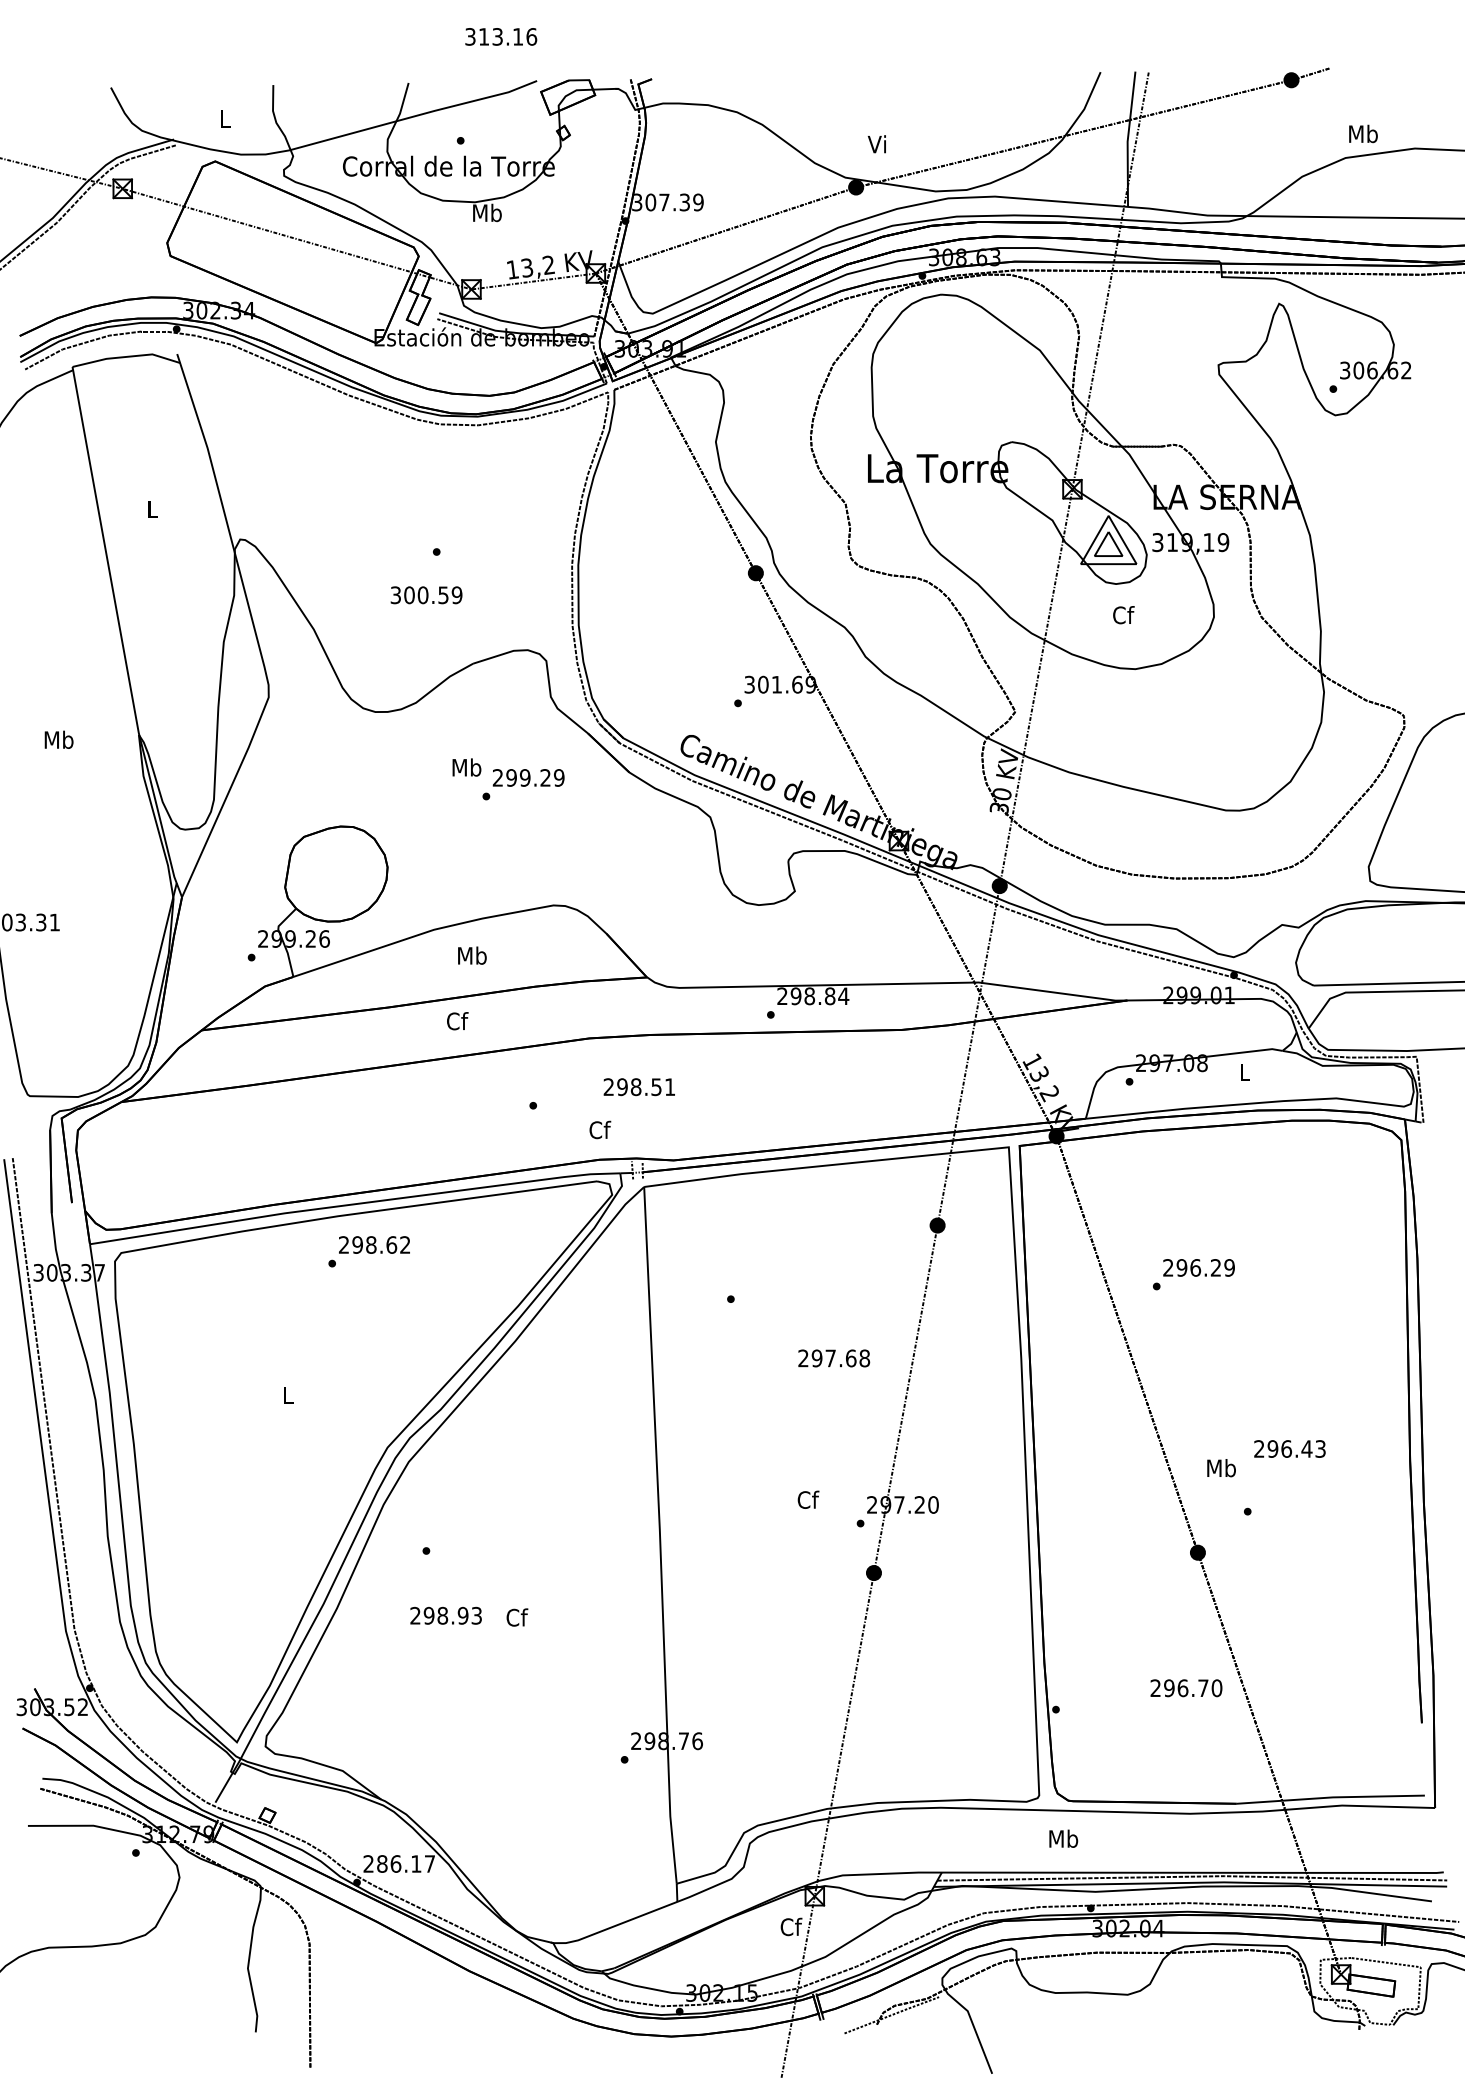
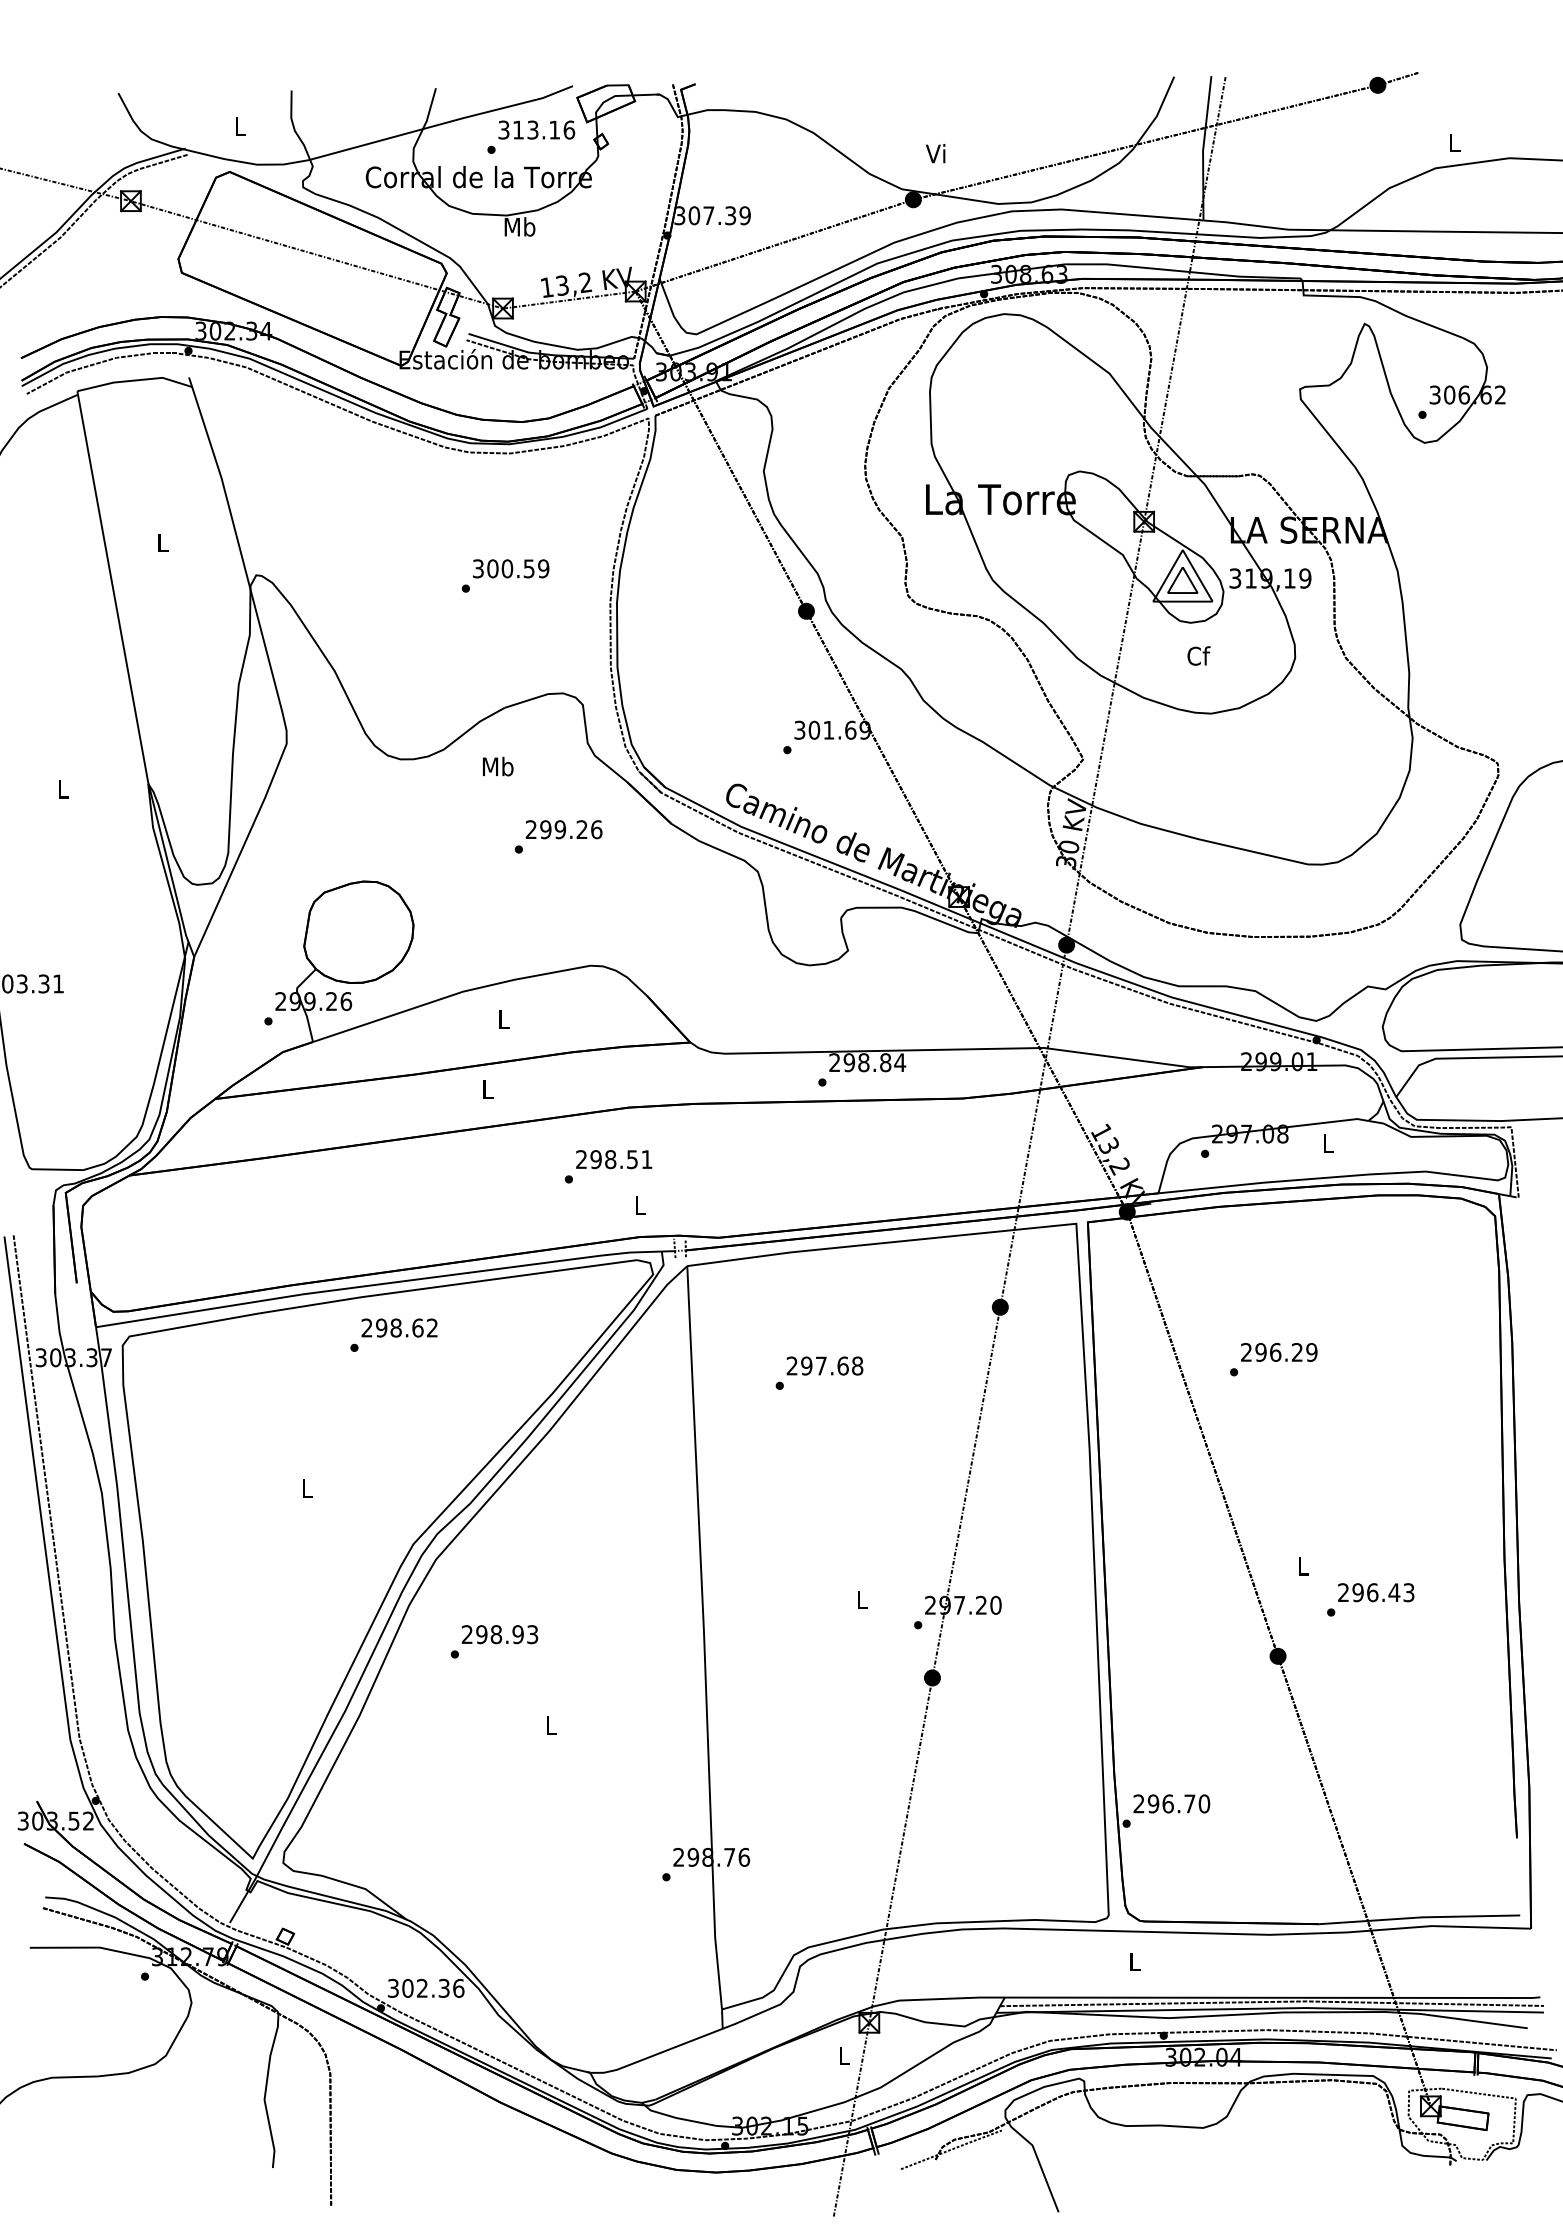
text: (500, 36) -> (536, 129), moved
text: (1363, 133) -> (1454, 142), Mb -> L
text: (426, 594) -> (511, 568), moved
text: (58, 739) -> (62, 788), Mb -> L
text: (467, 767) -> (498, 766), moved
text: (559, 777) -> (596, 829), 299.29 -> 299.26
text: (471, 955) -> (503, 1019), Mb -> L
text: (456, 1020) -> (487, 1088), Cf -> L
text: (639, 1087) -> (614, 1159), moved
text: (600, 1130) -> (640, 1205), Cf -> L
text: (833, 1357) -> (824, 1365), moved
text: (1290, 1448) -> (1376, 1592), moved
text: (1221, 1467) -> (1303, 1565), Mb -> L
text: (808, 1499) -> (862, 1599), Cf -> L
text: (445, 1615) -> (499, 1634), moved
text: (516, 1617) -> (551, 1725), Cf -> L
text: (1186, 1687) -> (1171, 1803), moved
text: (1063, 1838) -> (1134, 1961), Mb -> L
text: (399, 1863) -> (426, 1987), 286.17 -> 302.36
text: (791, 1926) -> (844, 2055), Cf -> L

